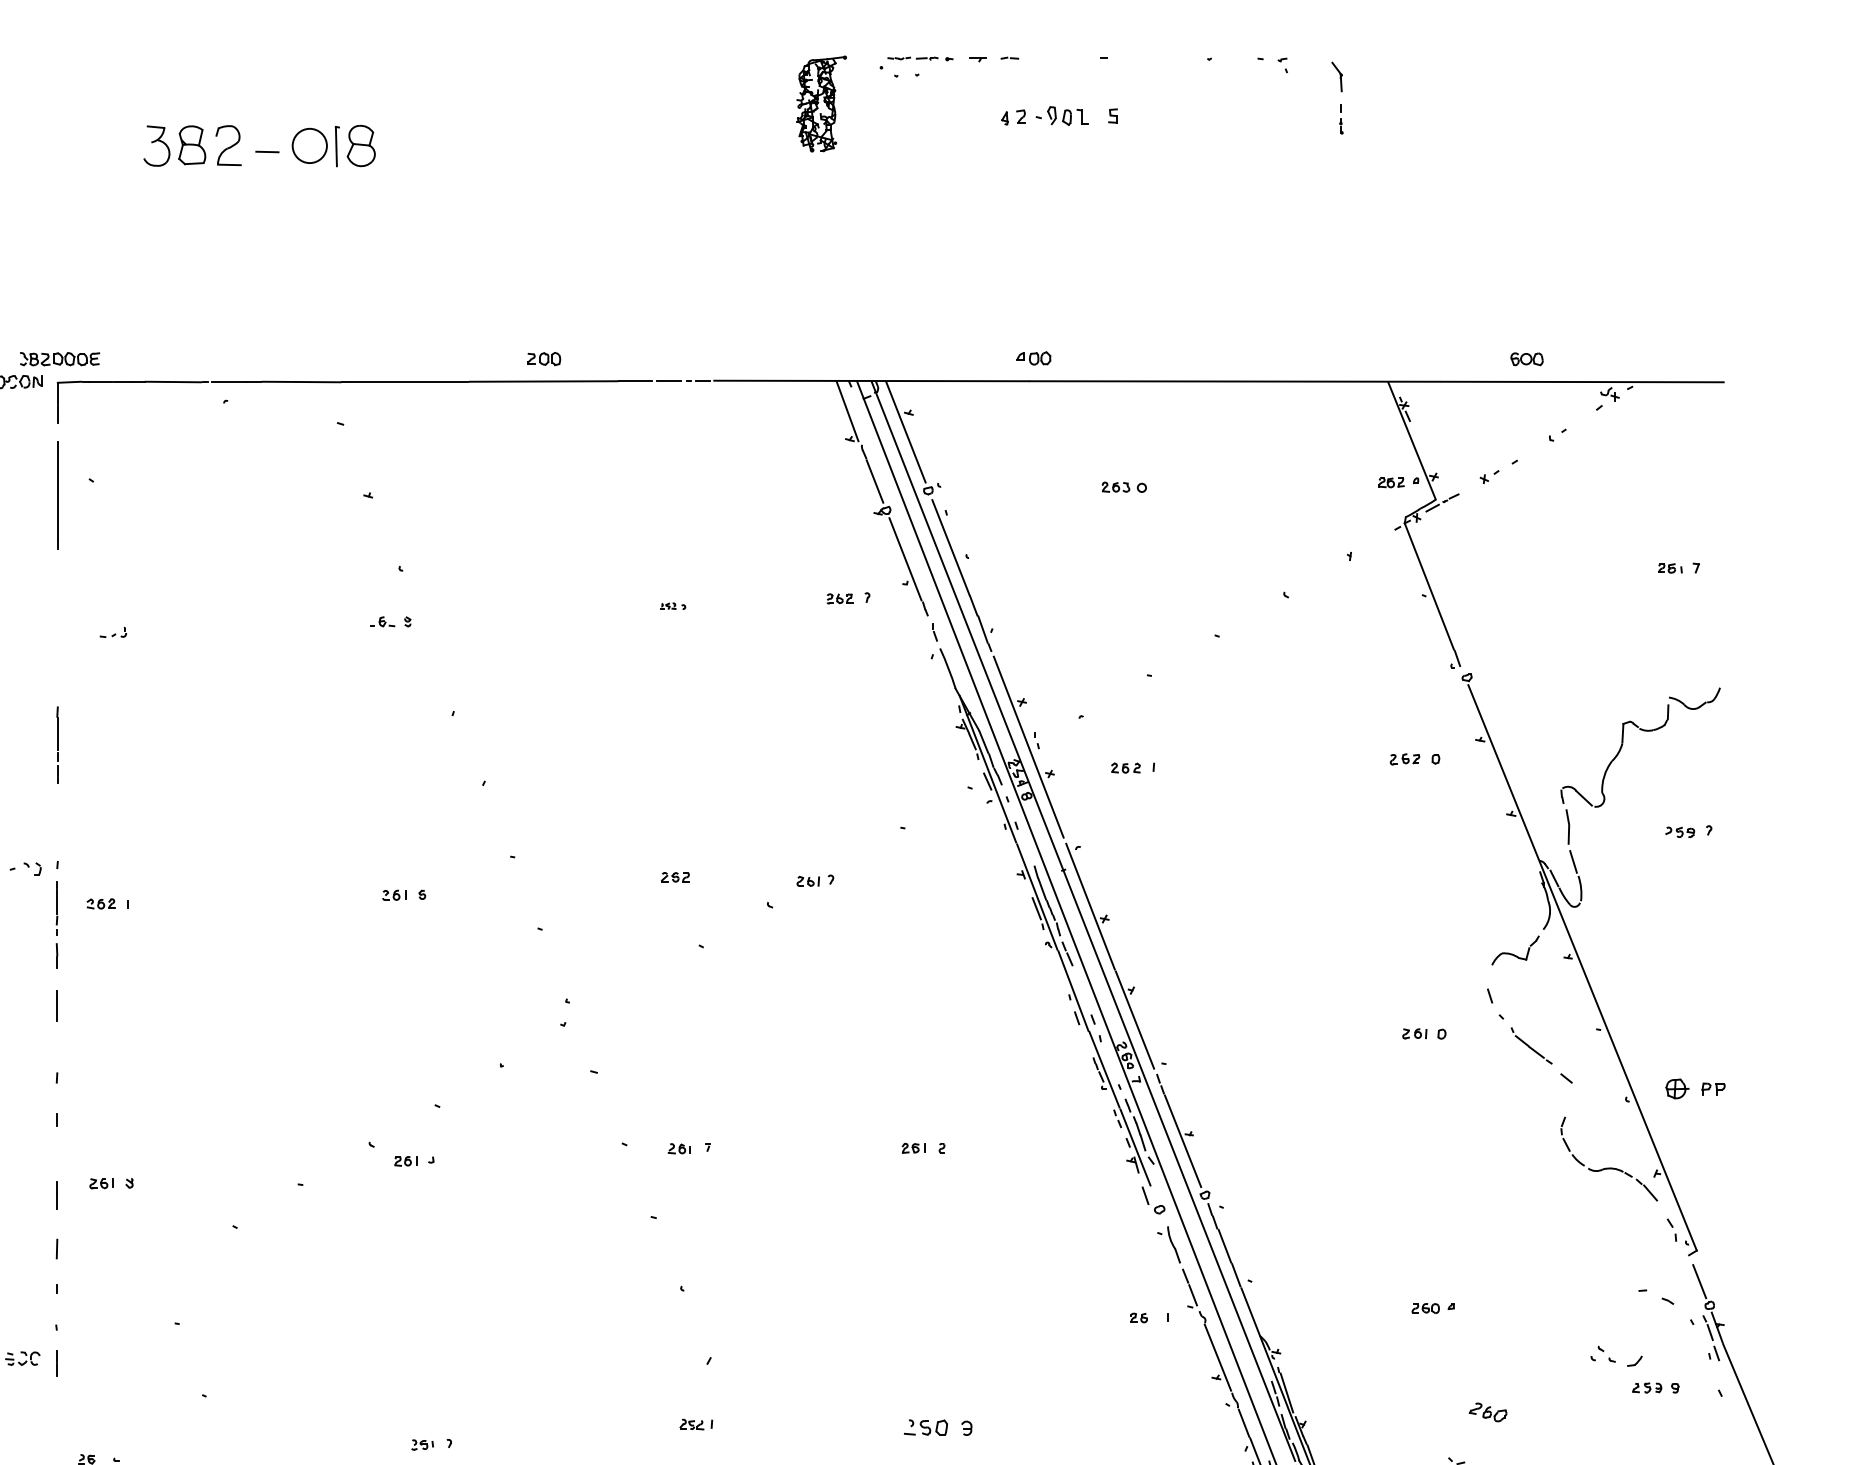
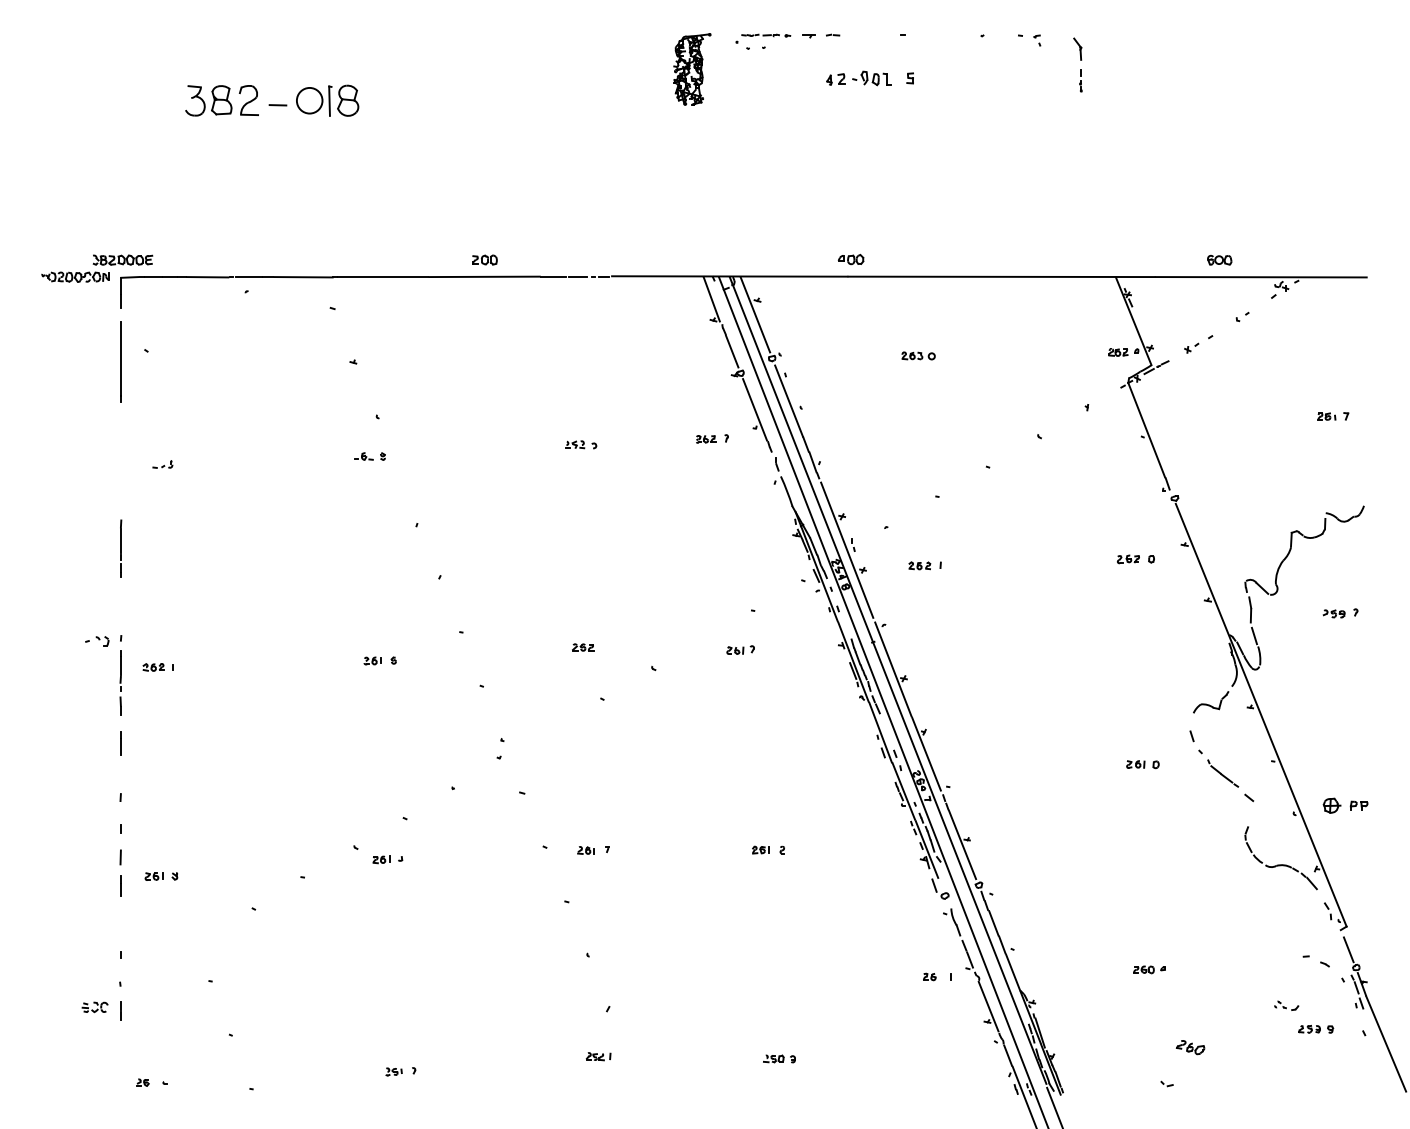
part: (673, 605) -> (581, 444), size x1.67
part: (815, 879) -> (740, 649), moved
line: (56, 1249) -> (120, 857), moved
part: (1616, 1356) -> (1286, 1005), size x0.62
part: (938, 1427) -> (779, 1058), size x0.62

